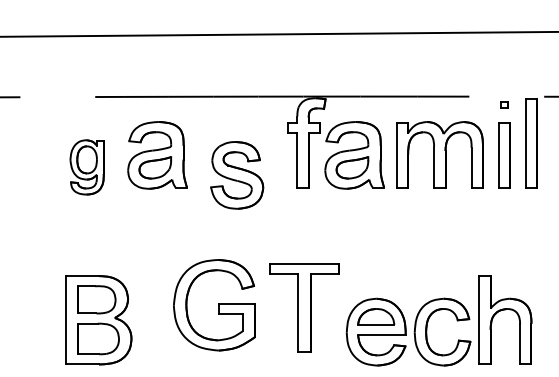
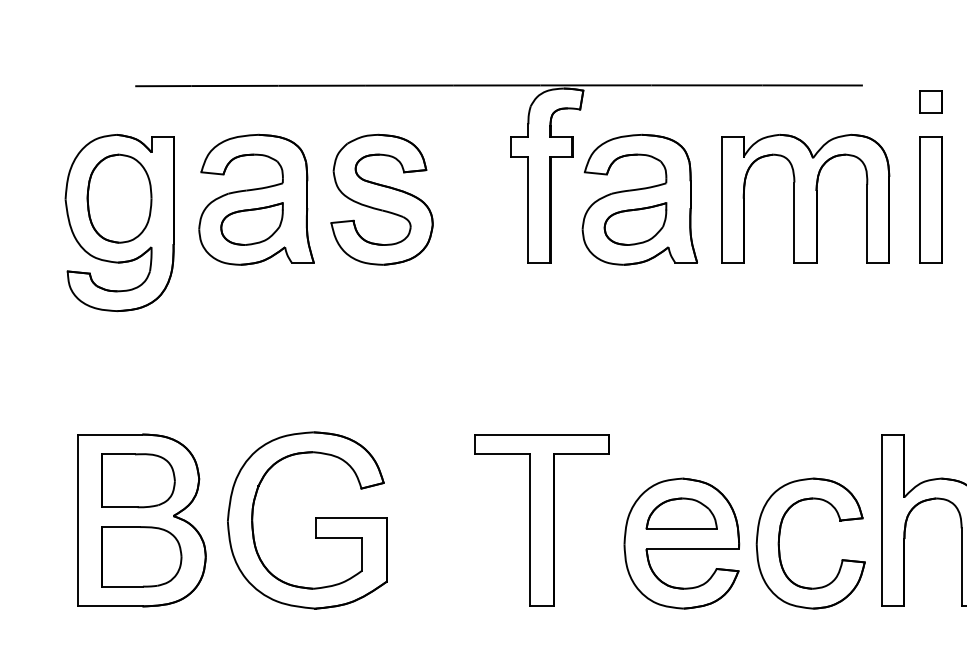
part: (504, 104) -> (931, 100), size x1.67
part: (86, 167) -> (118, 223), size x1.67
part: (237, 175) -> (382, 199), moved
part: (214, 305) -> (306, 520), moved
part: (304, 307) -> (542, 518), moved

